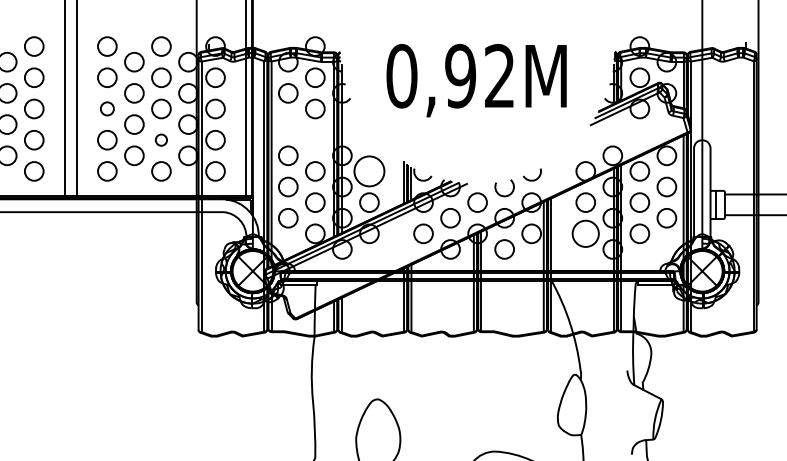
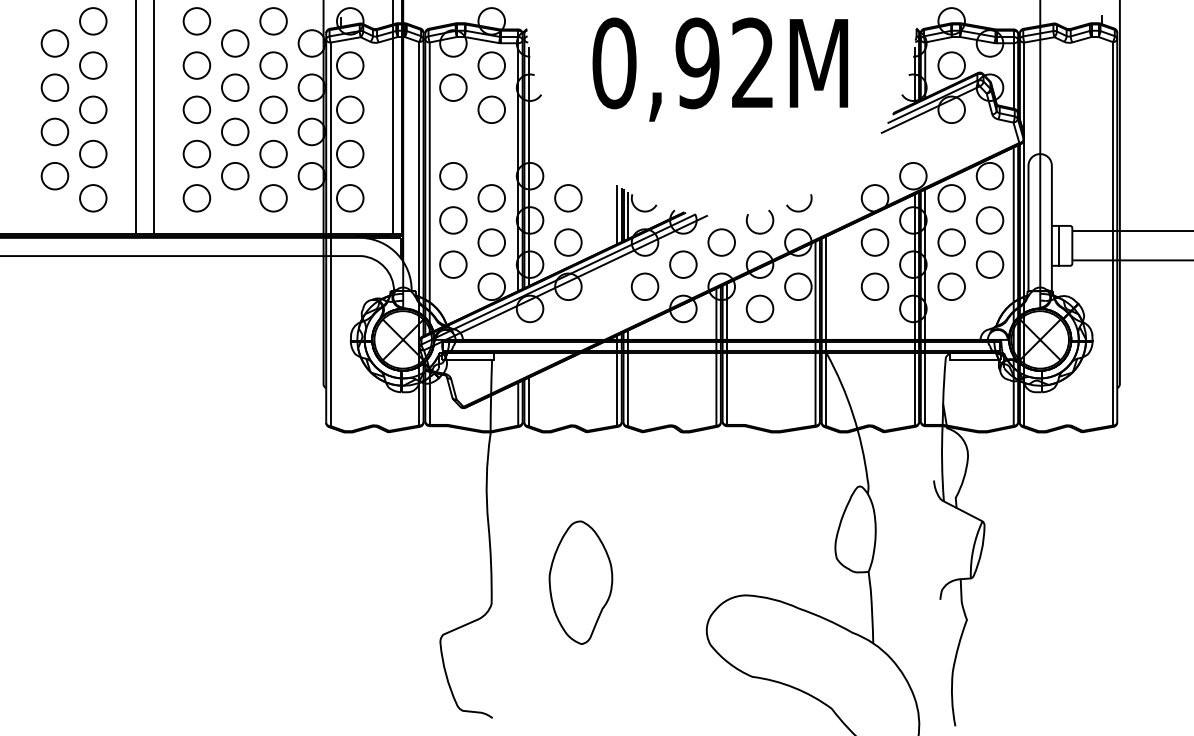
circle: (107, 108) -> (196, 109), size x1.43
circle: (161, 139) -> (273, 153), size x1.67
circle: (369, 171) -> (568, 198), size x0.62
circle: (585, 233) -> (874, 286), size x0.71

